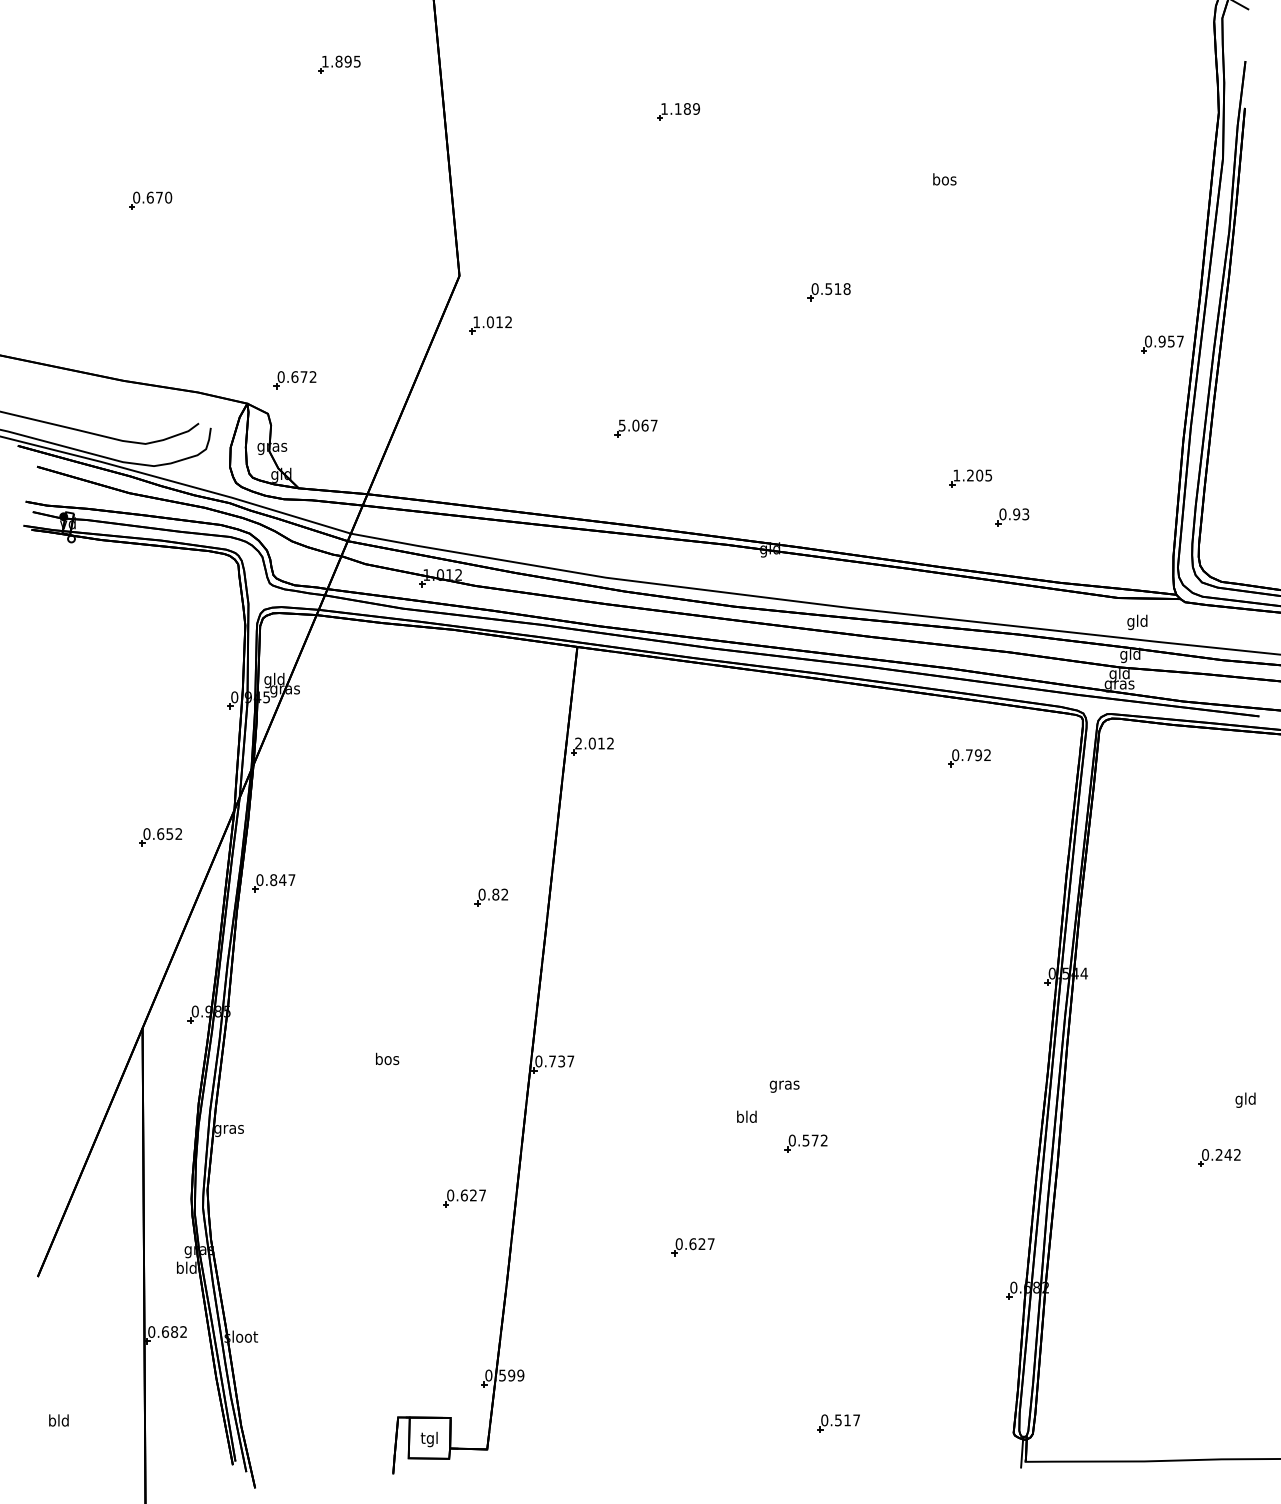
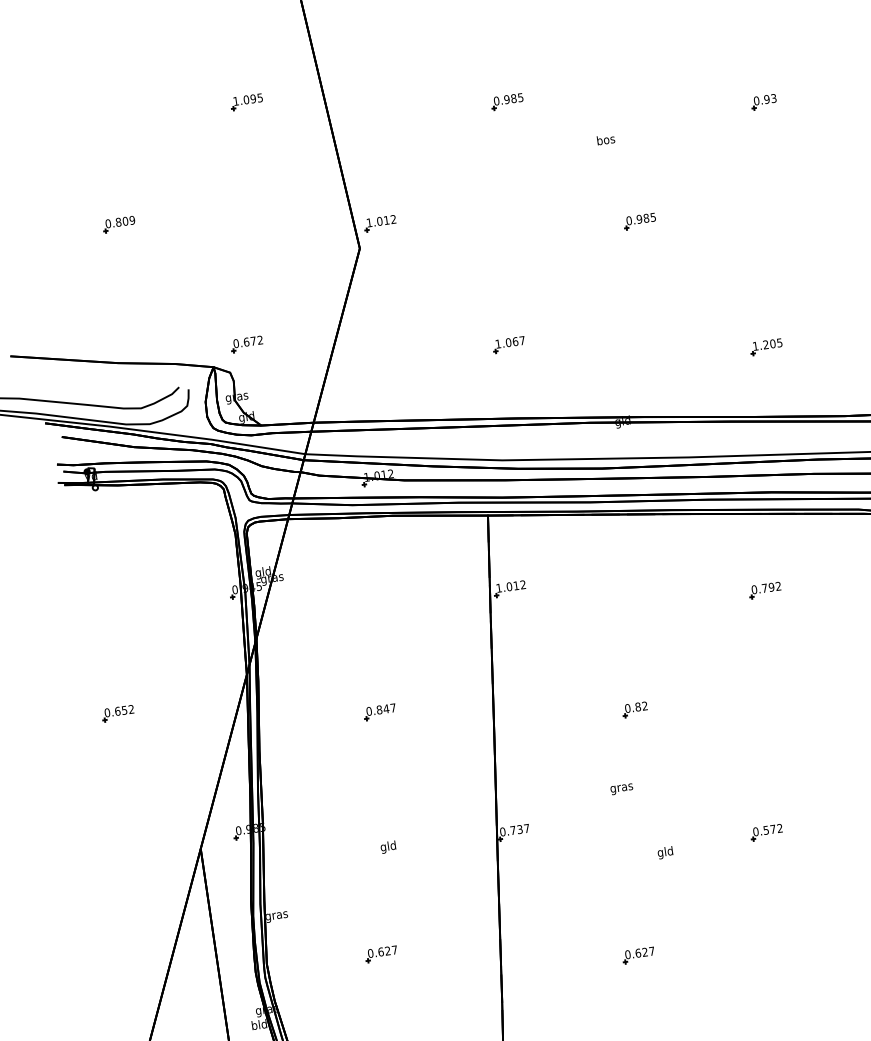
text: (338, 61) -> (245, 99), 1.895 -> 1.095
text: (680, 108) -> (508, 98), 1.189 -> 0.985
text: (944, 179) -> (605, 139), moved
text: (158, 197) -> (124, 221), 0.670 -> 0.809
text: (837, 288) -> (645, 217), 0.518 -> 0.985
part: (490, 325) -> (380, 223), moved
text: (621, 425) -> (497, 344), 5.067 -> 1.067
part: (1012, 517) -> (764, 102), moved
text: (578, 743) -> (499, 588), 2.012 -> 1.012
part: (969, 758) -> (765, 590), moved
part: (160, 837) -> (117, 713), moved
part: (273, 883) -> (379, 712), moved
part: (490, 897) -> (634, 709), moved
text: (387, 1060) -> (388, 847), bos -> gld
text: (784, 1086) -> (621, 789), moved
text: (740, 1118) -> (660, 853), bld -> gld
part: (805, 1143) -> (766, 832), moved
part: (464, 1198) -> (381, 954), moved

